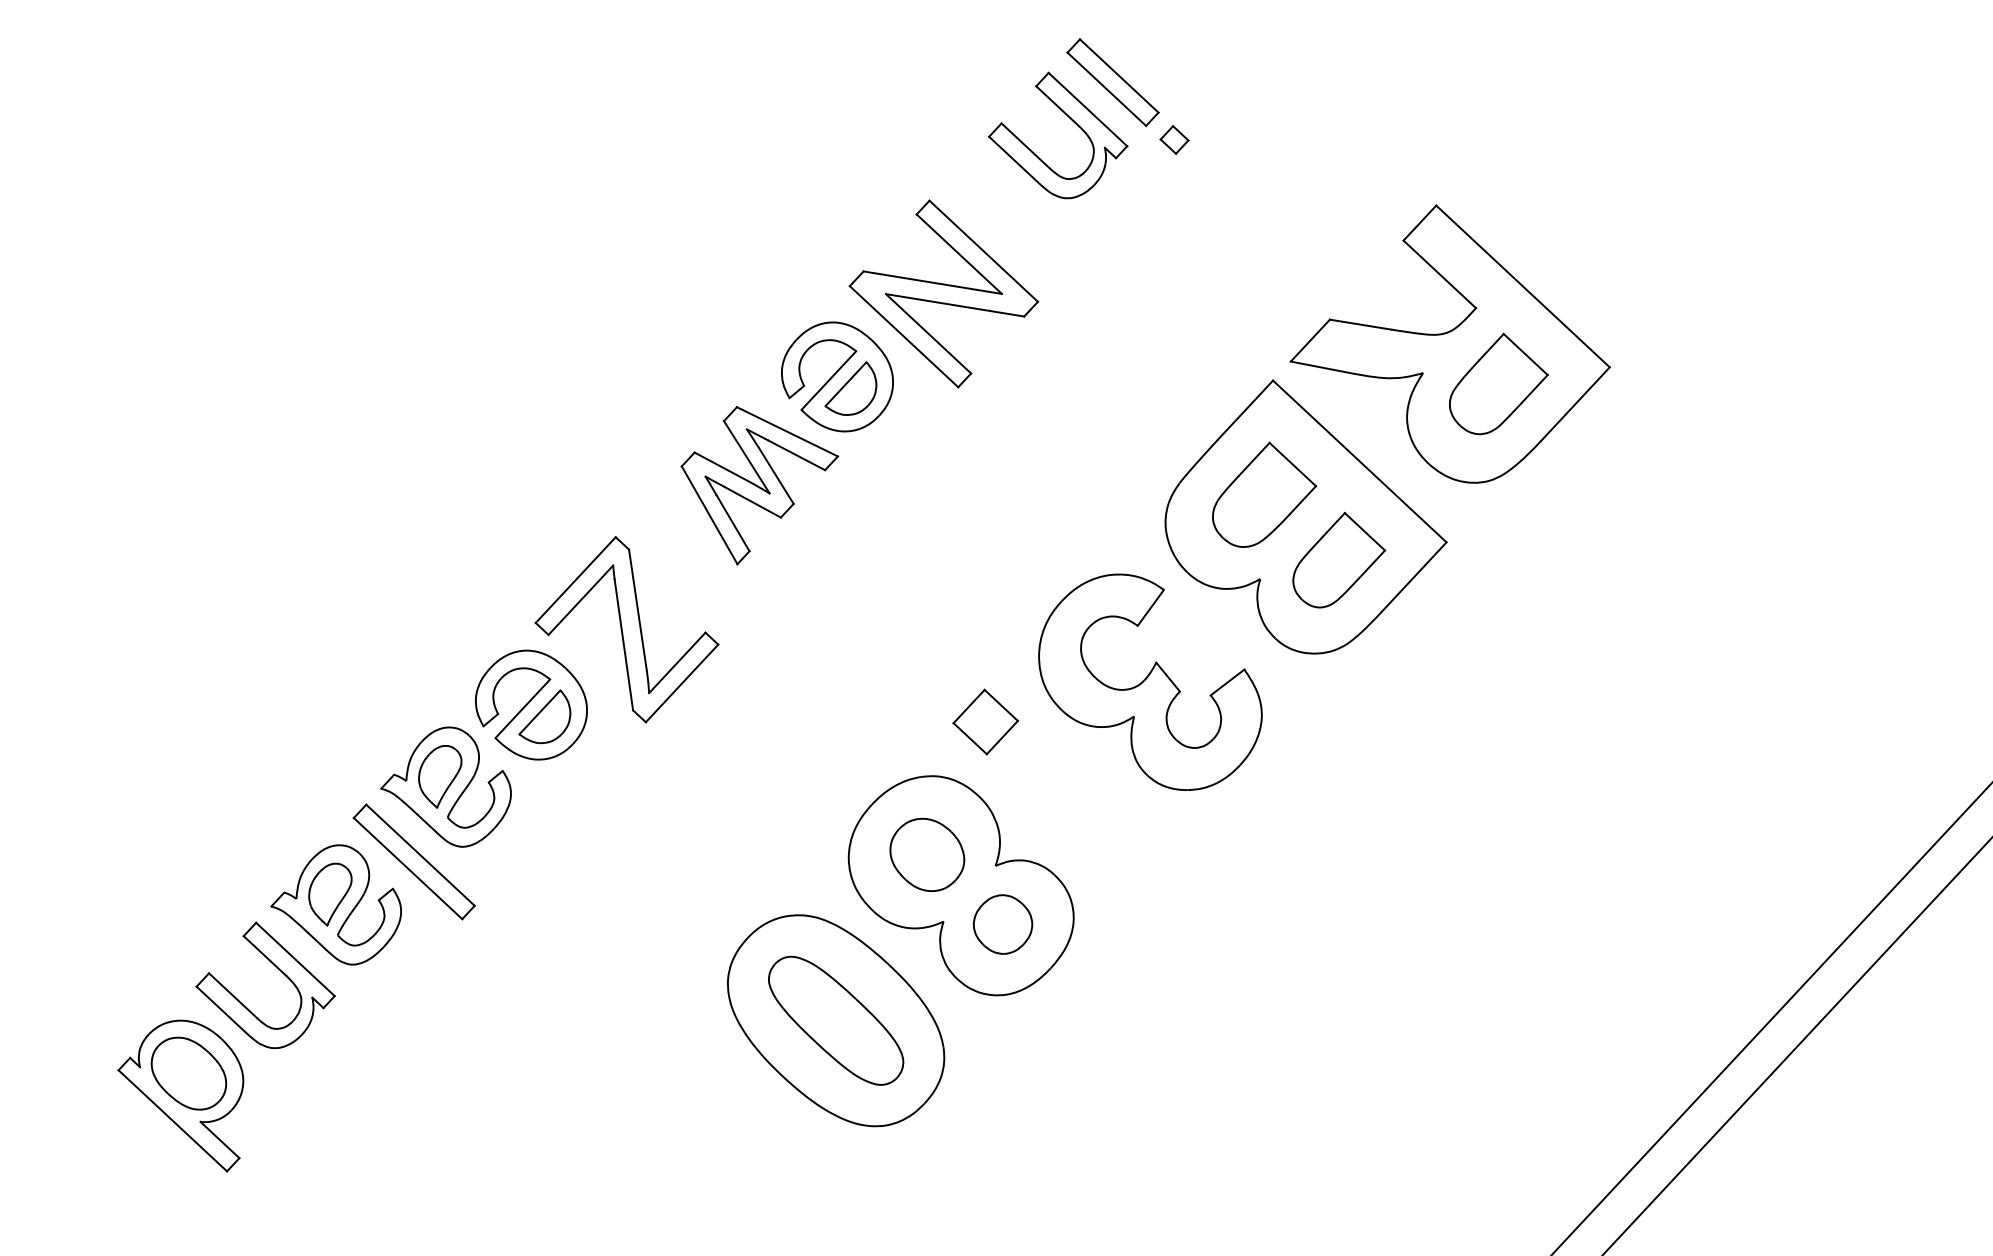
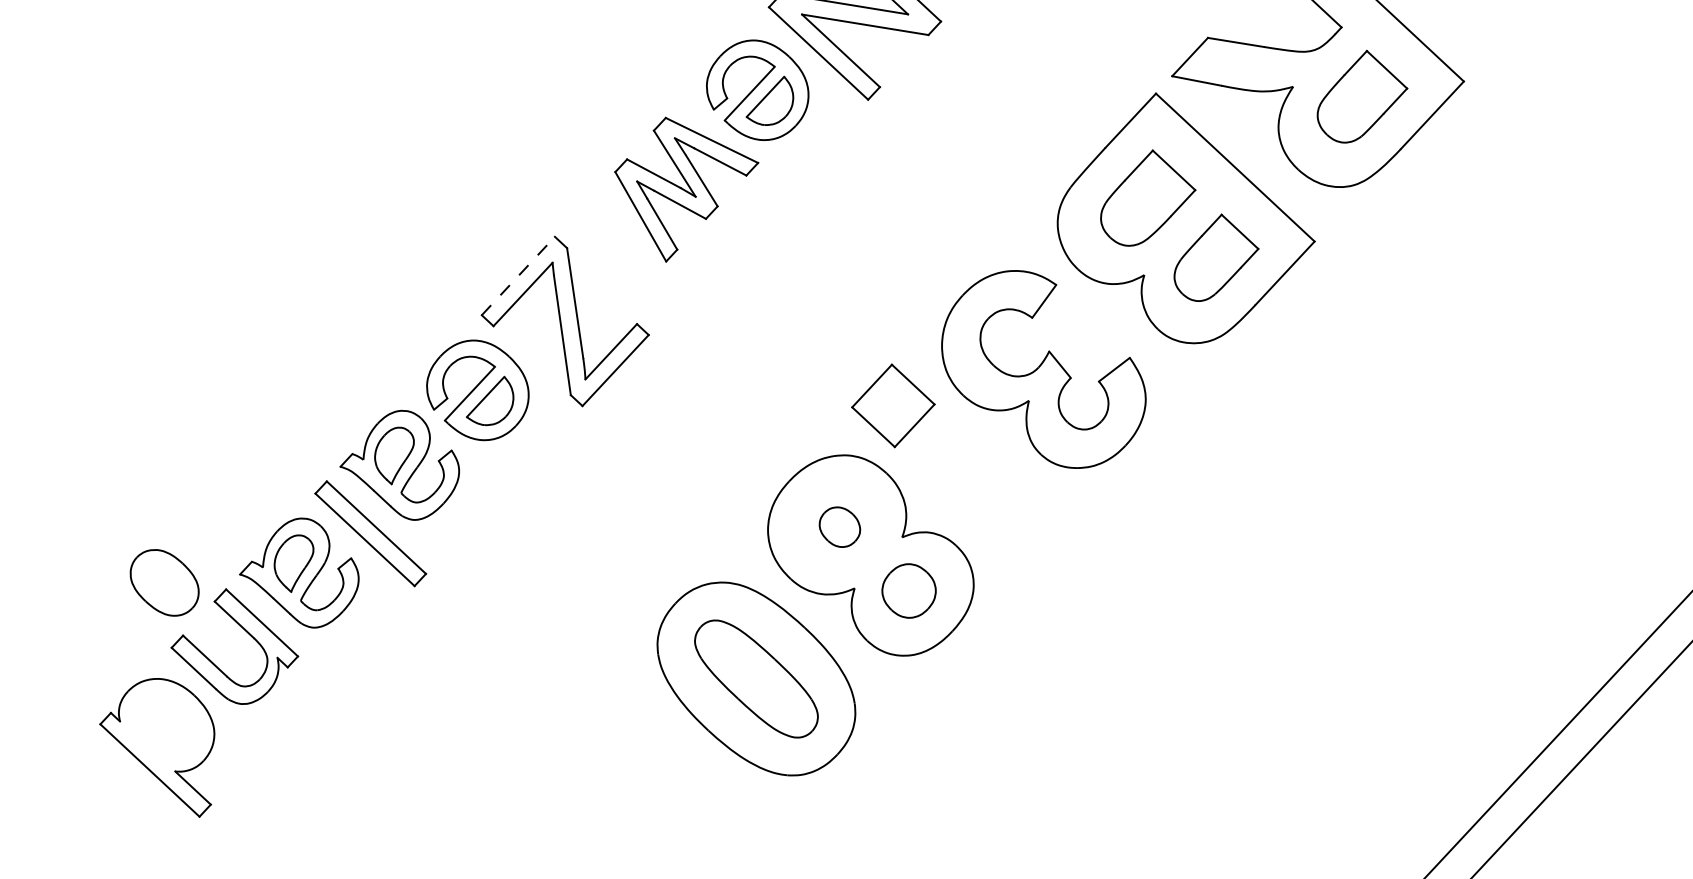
line: (575, 580) -> (518, 276), solid -> dashed
part: (985, 721) -> (893, 405), size x1.4
part: (927, 854) -> (840, 526), size x0.6
part: (188, 1073) -> (164, 582), moved

